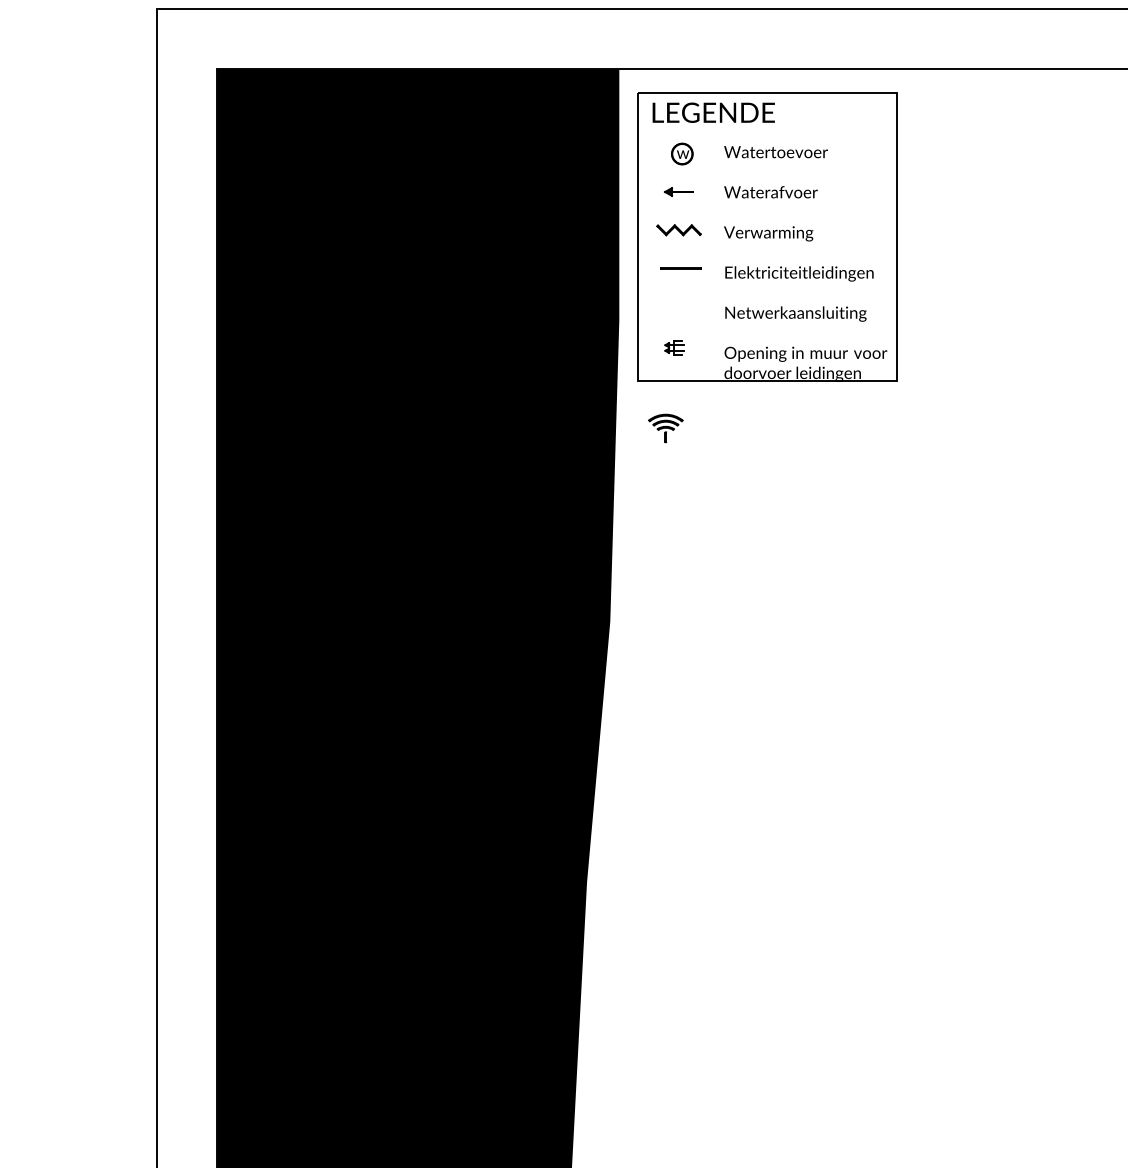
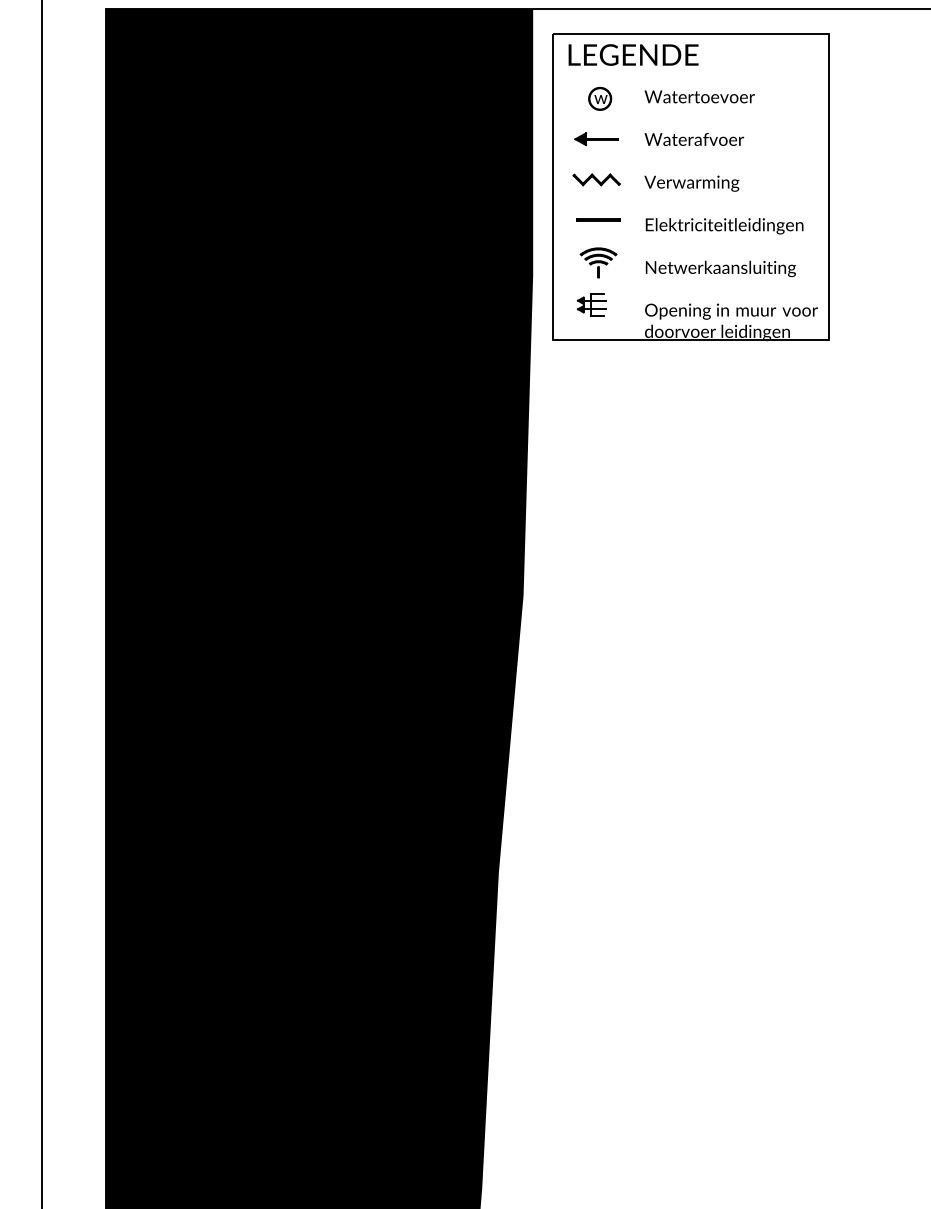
part: (678, 191) -> (596, 138), size x1.43
part: (674, 347) -> (591, 304), size x1.43
part: (665, 428) -> (598, 262), moved

